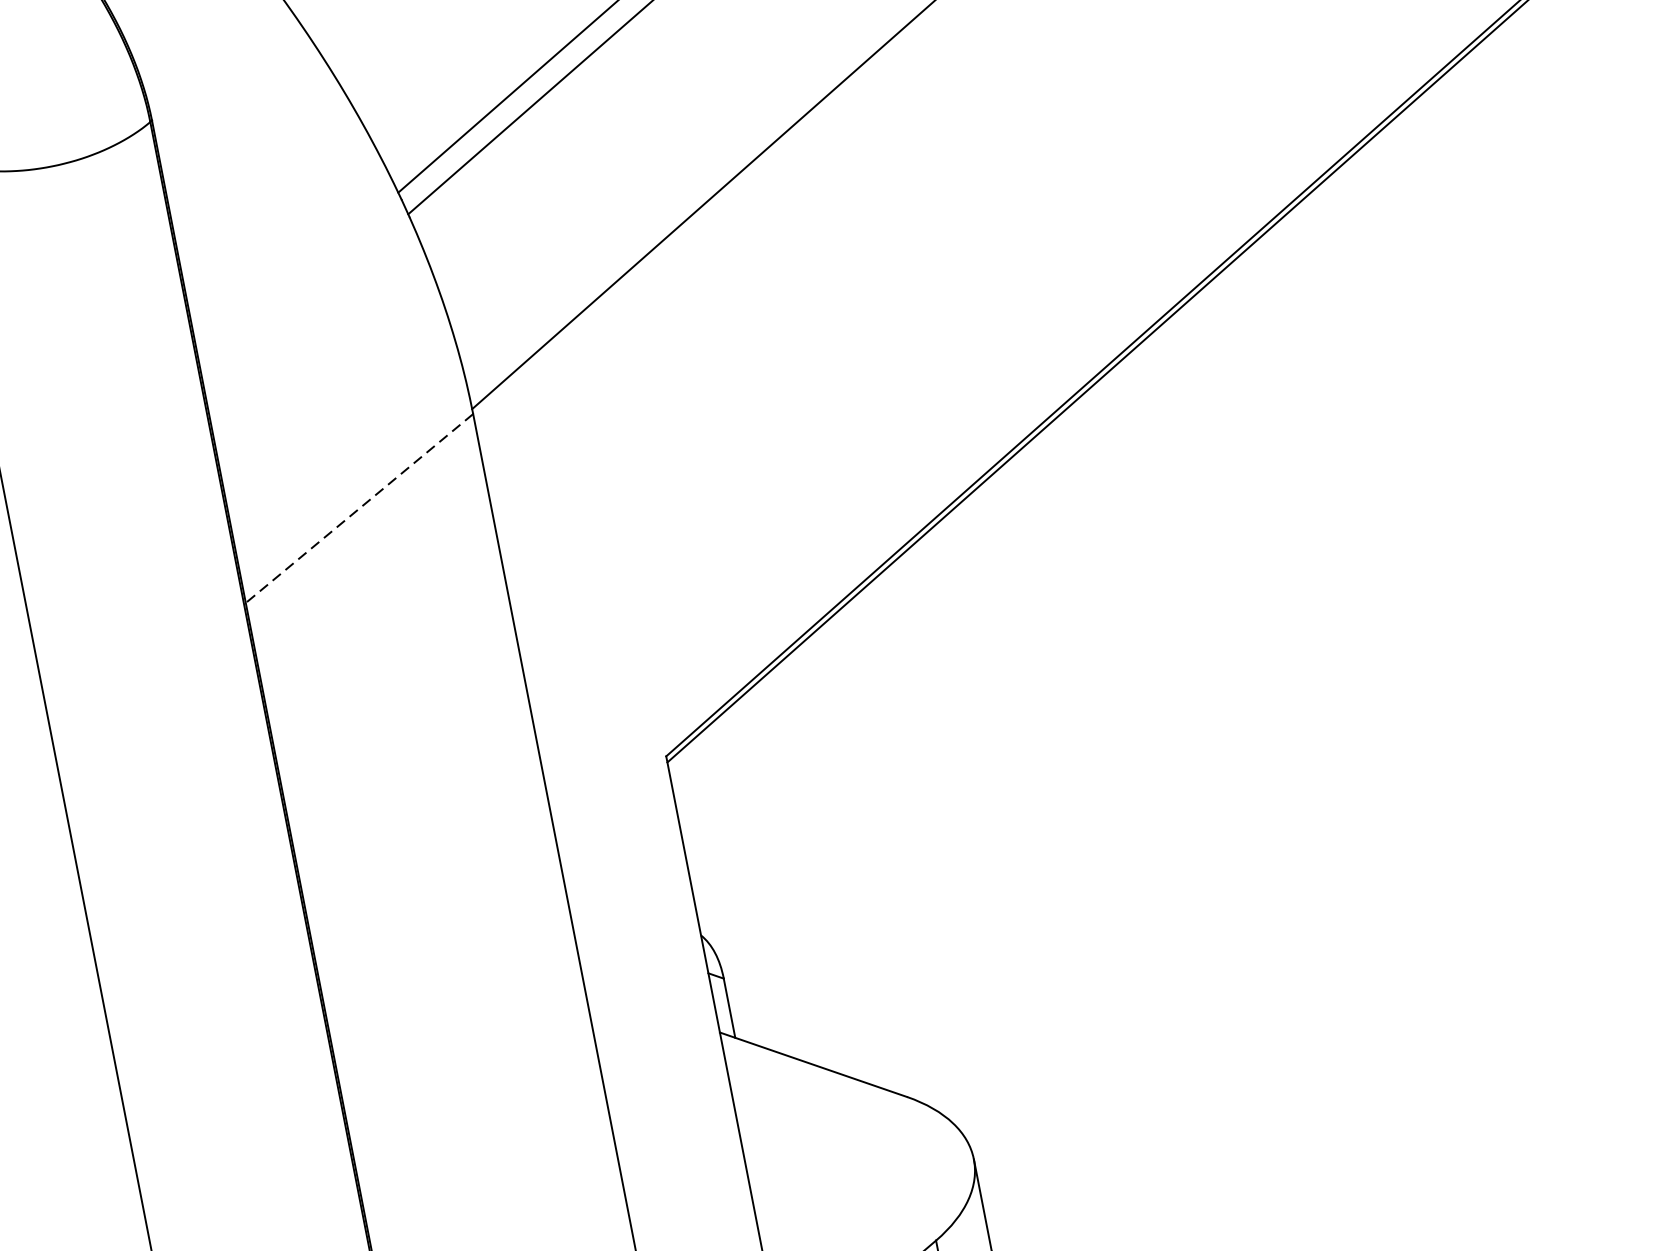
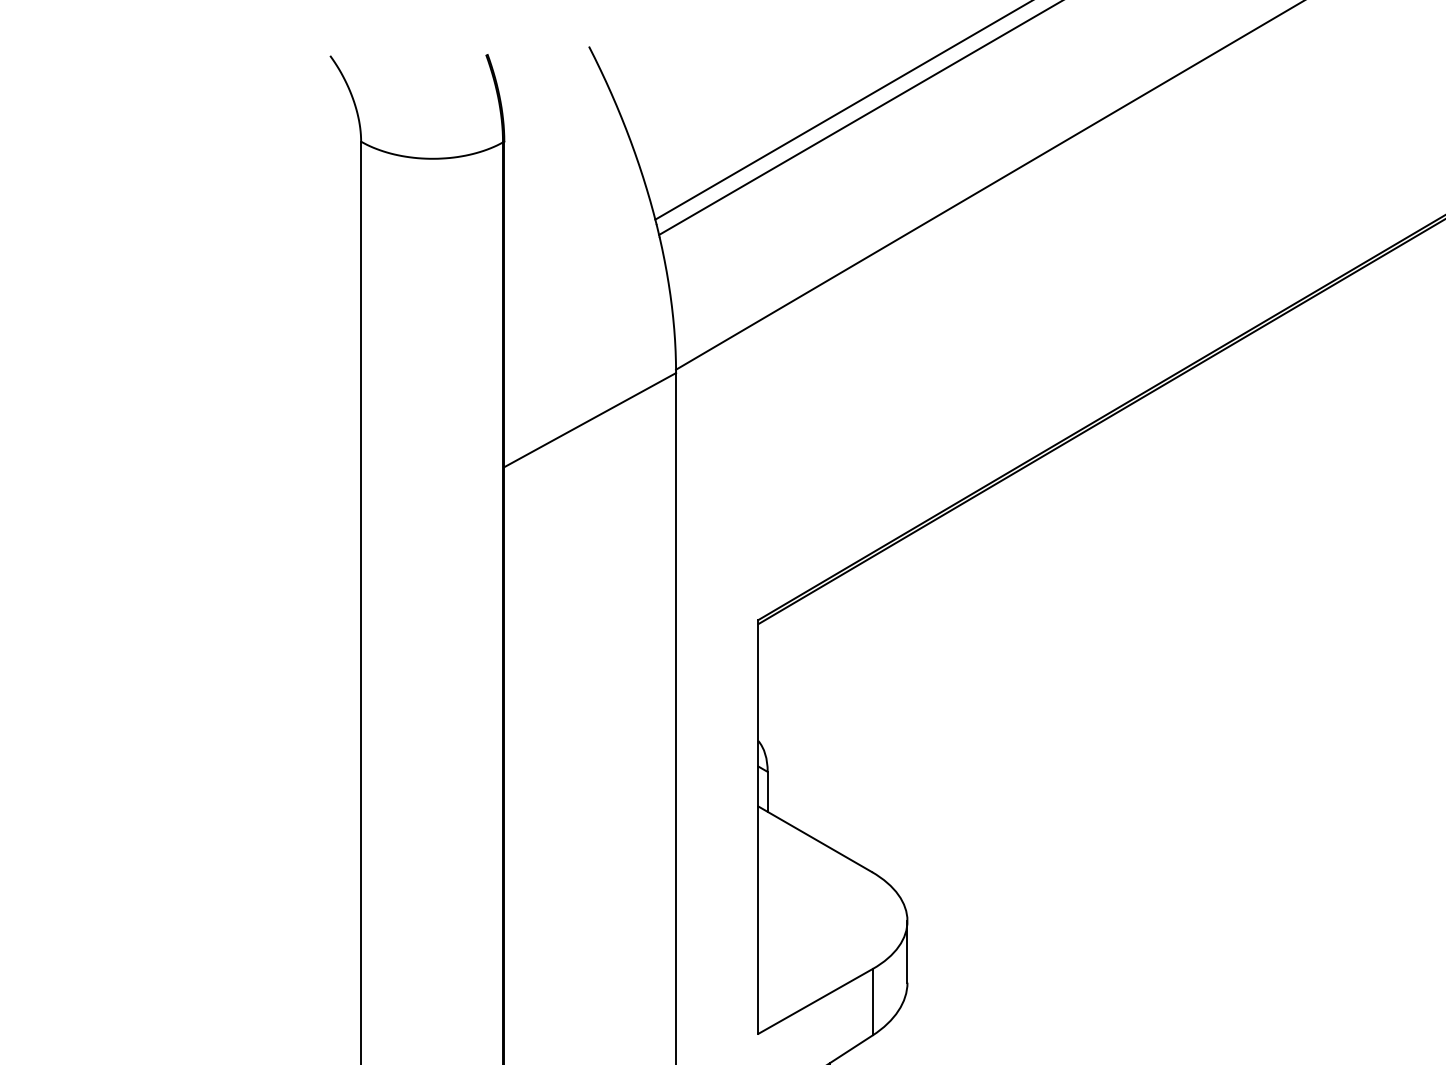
line: (360, 508) -> (590, 420), dashed -> solid

